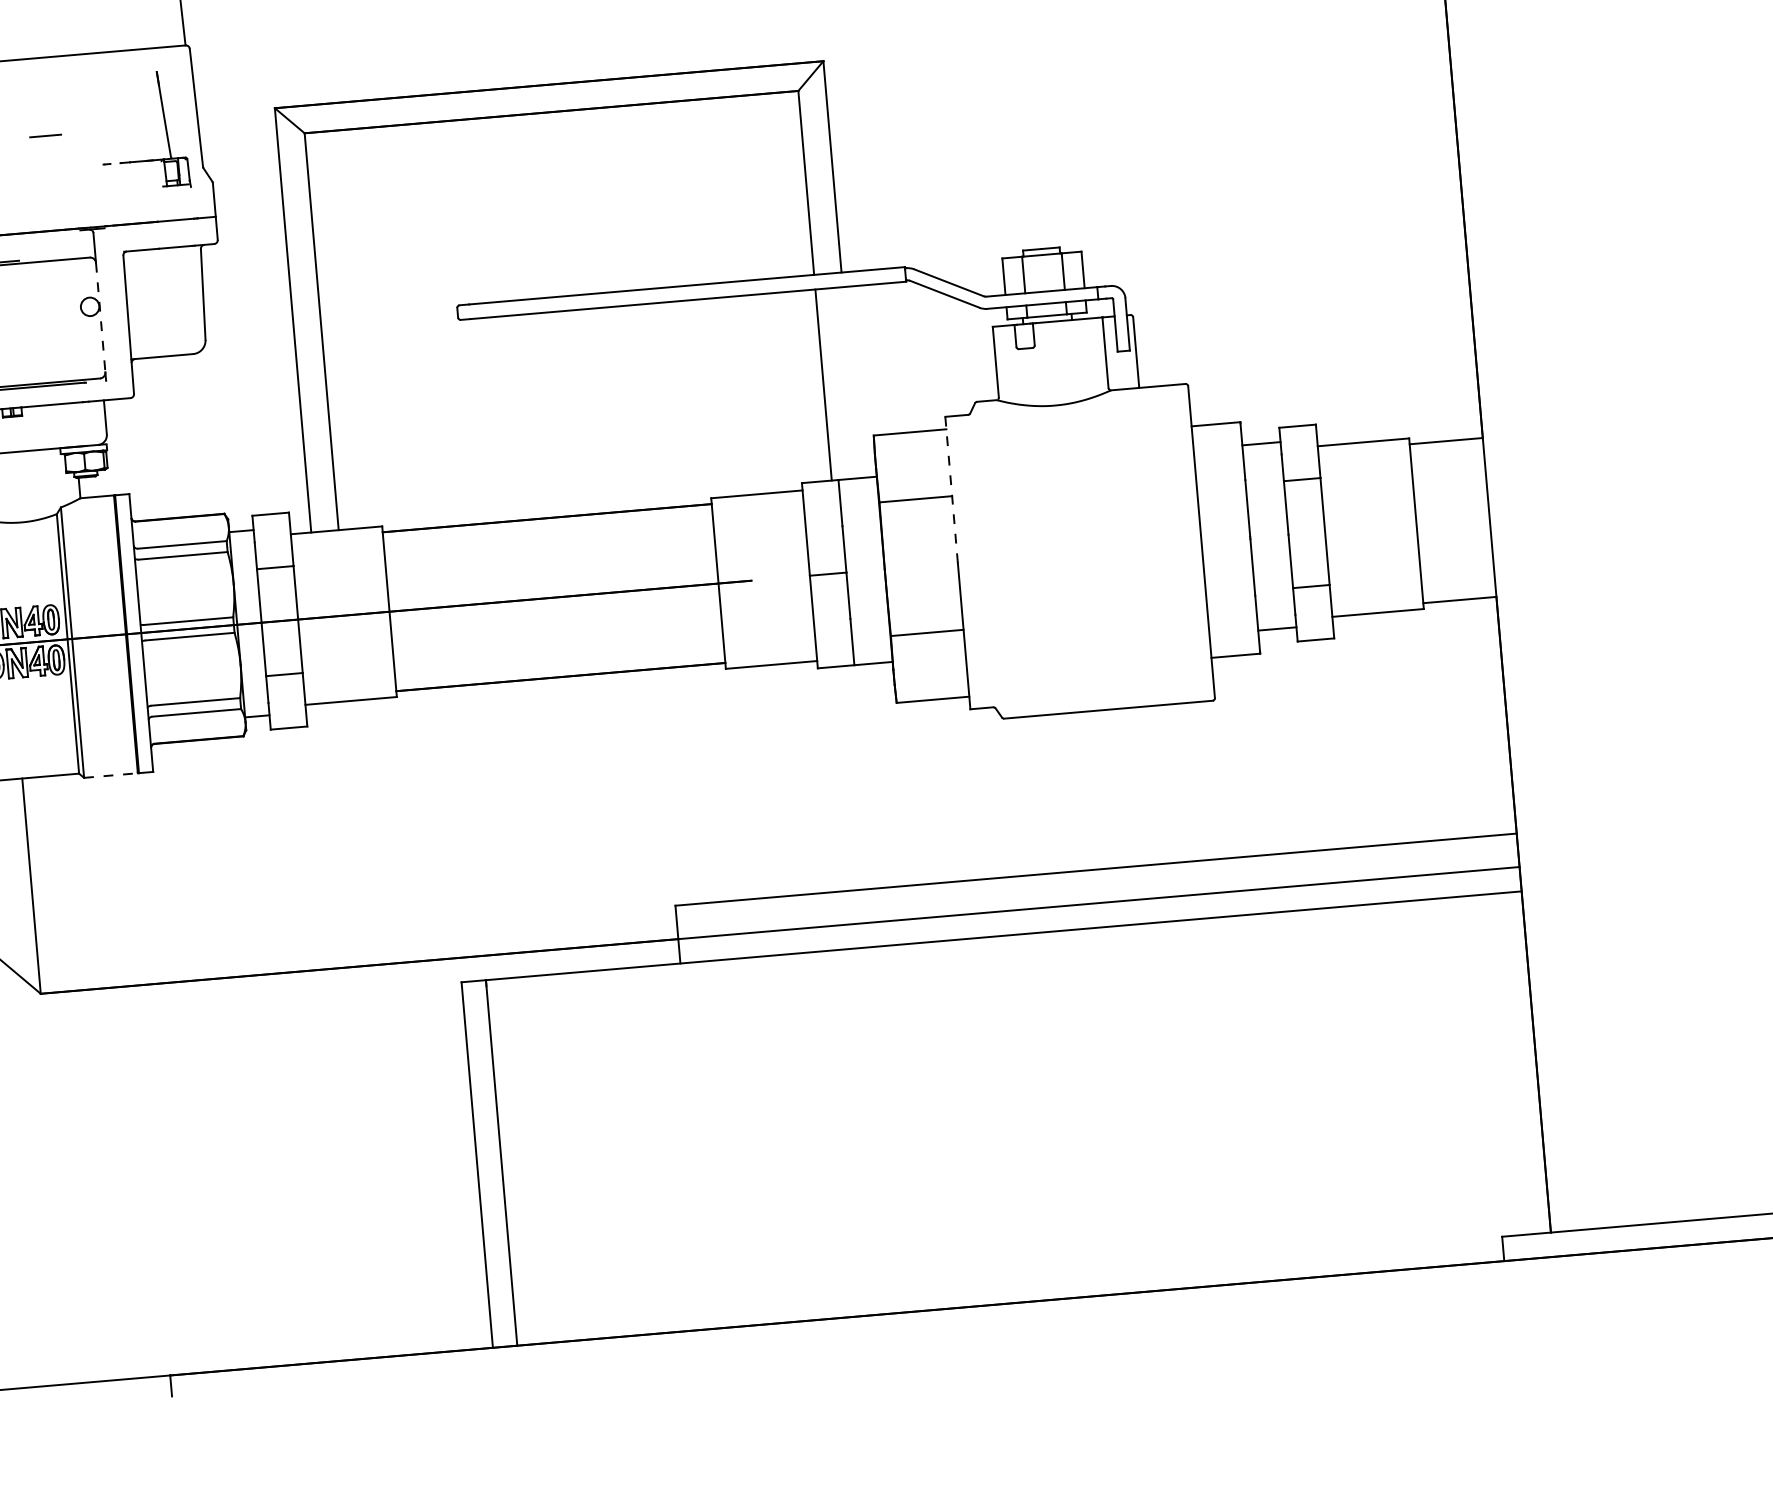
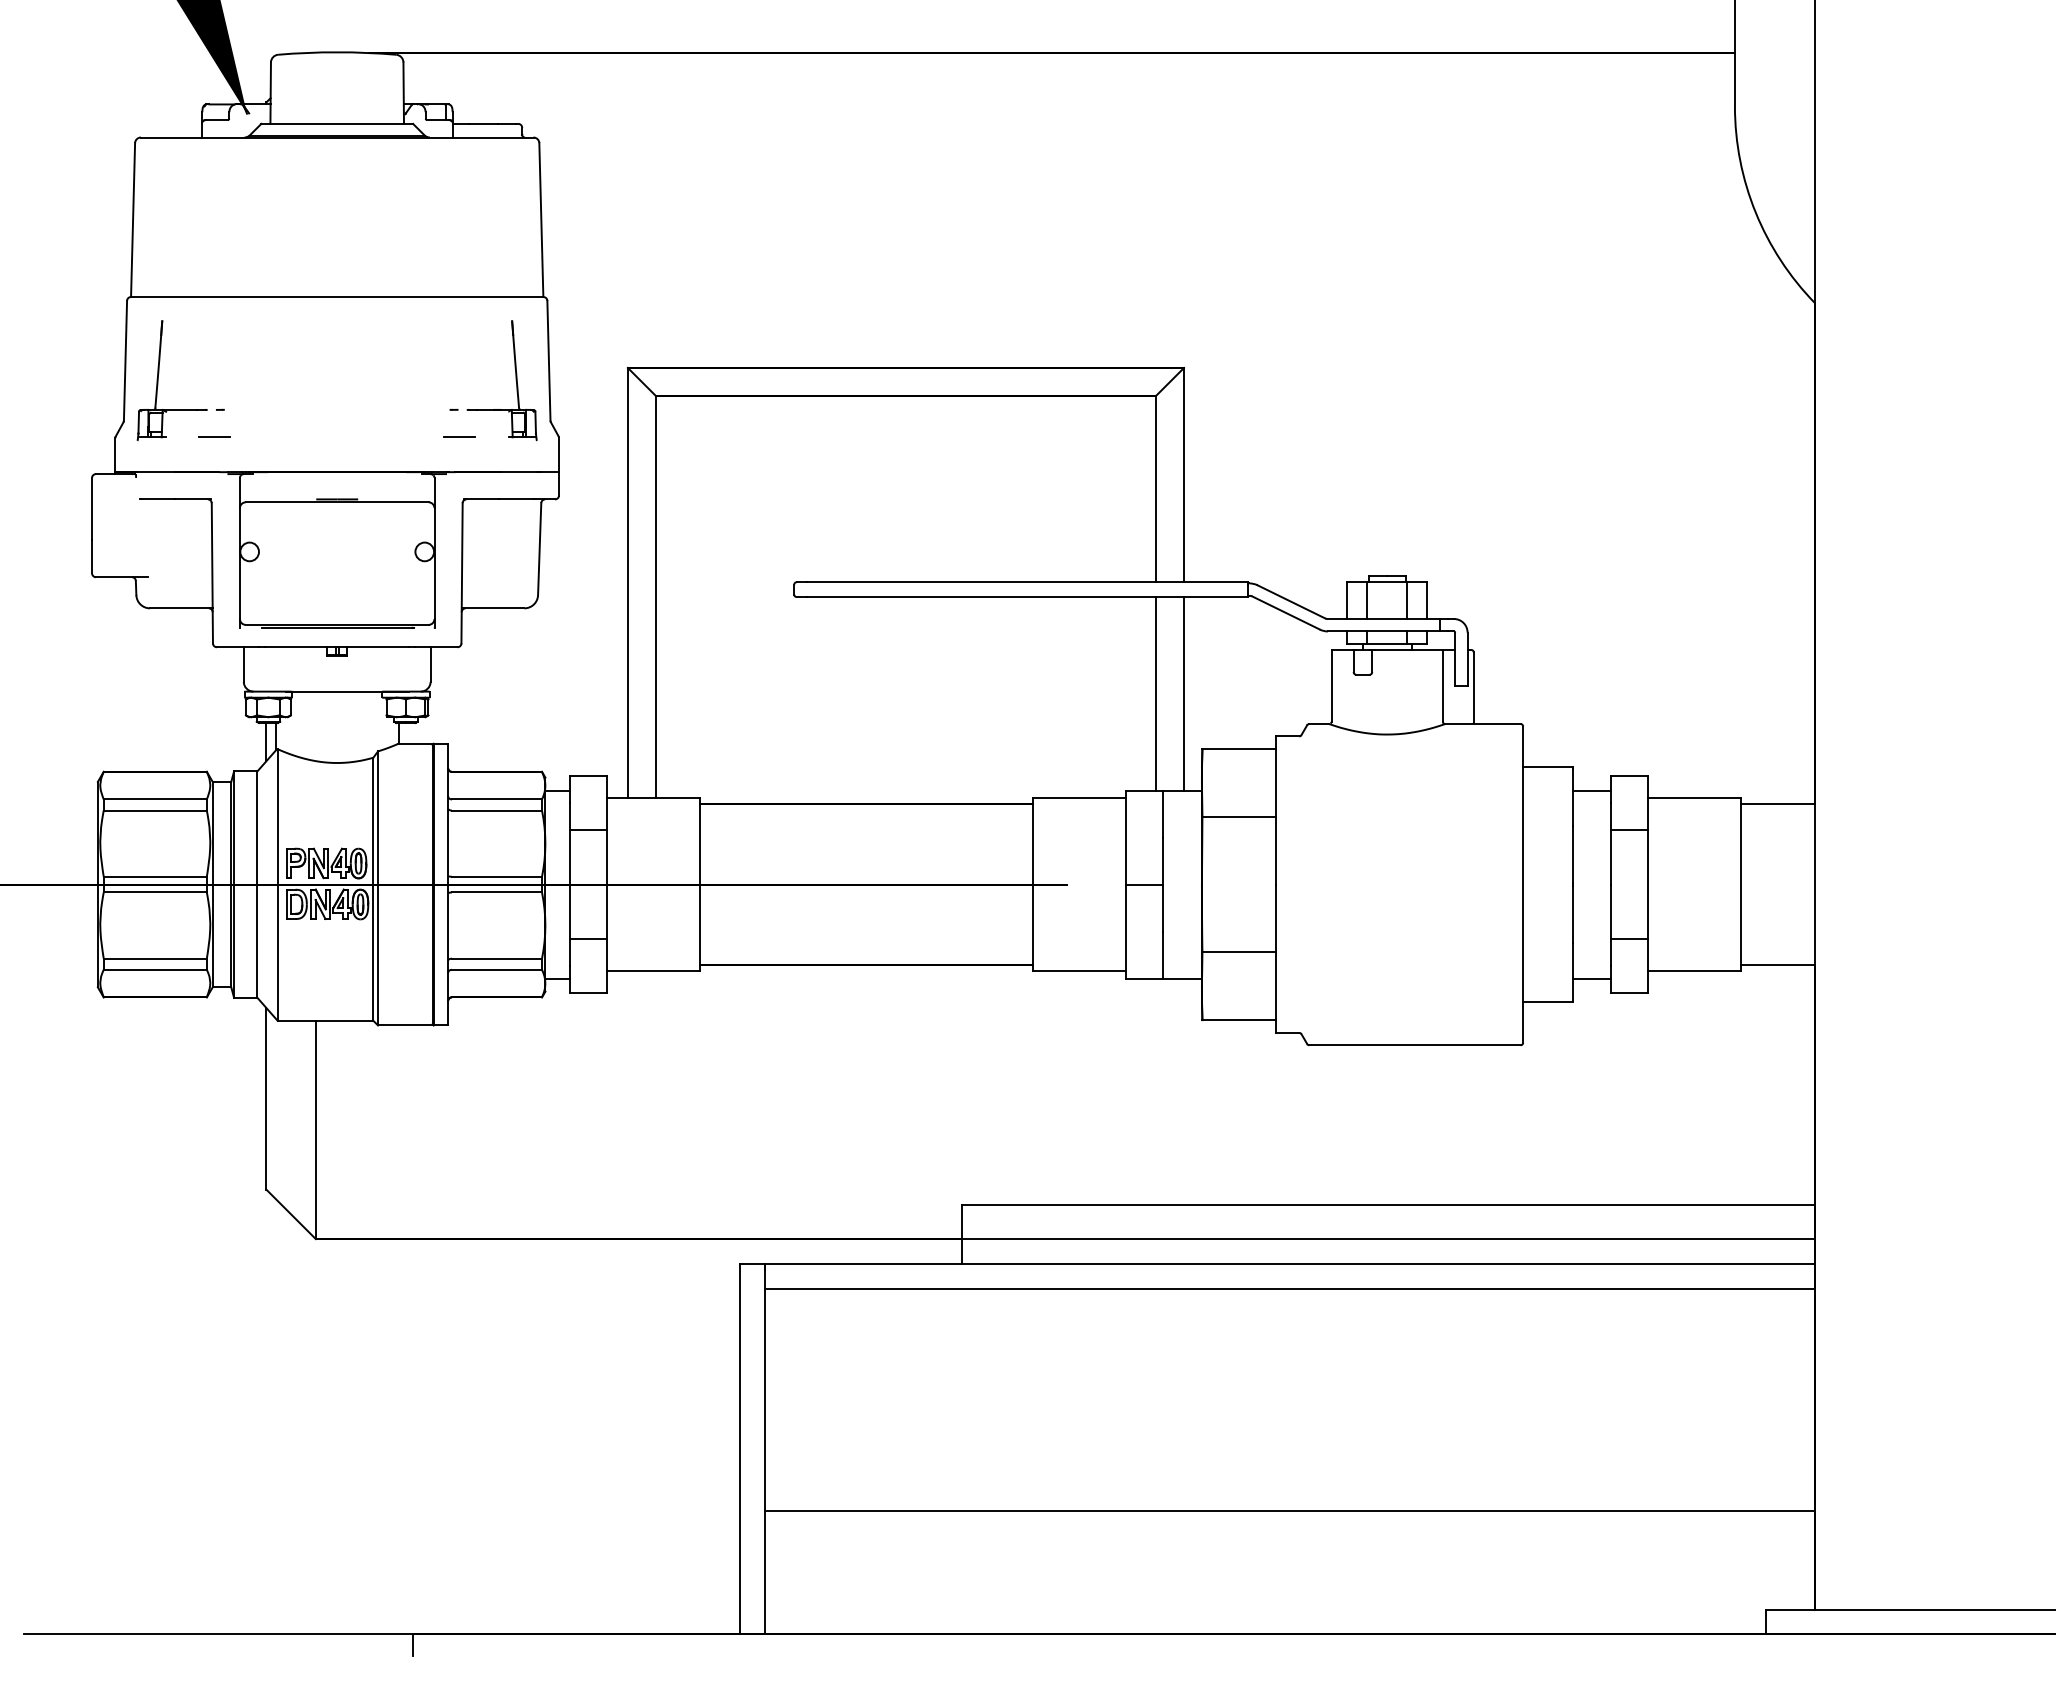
line: (45, 135) -> (459, 436), moved
line: (100, 318) -> (434, 564), dashed -> solid
line: (851, 382) -> (1184, 693), added
line: (952, 490) -> (1276, 811), dashed -> solid
line: (111, 775) -> (405, 1025), dashed -> solid
line: (1006, 960) -> (1290, 1288), added
line: (1025, 1179) -> (1290, 1510), added

